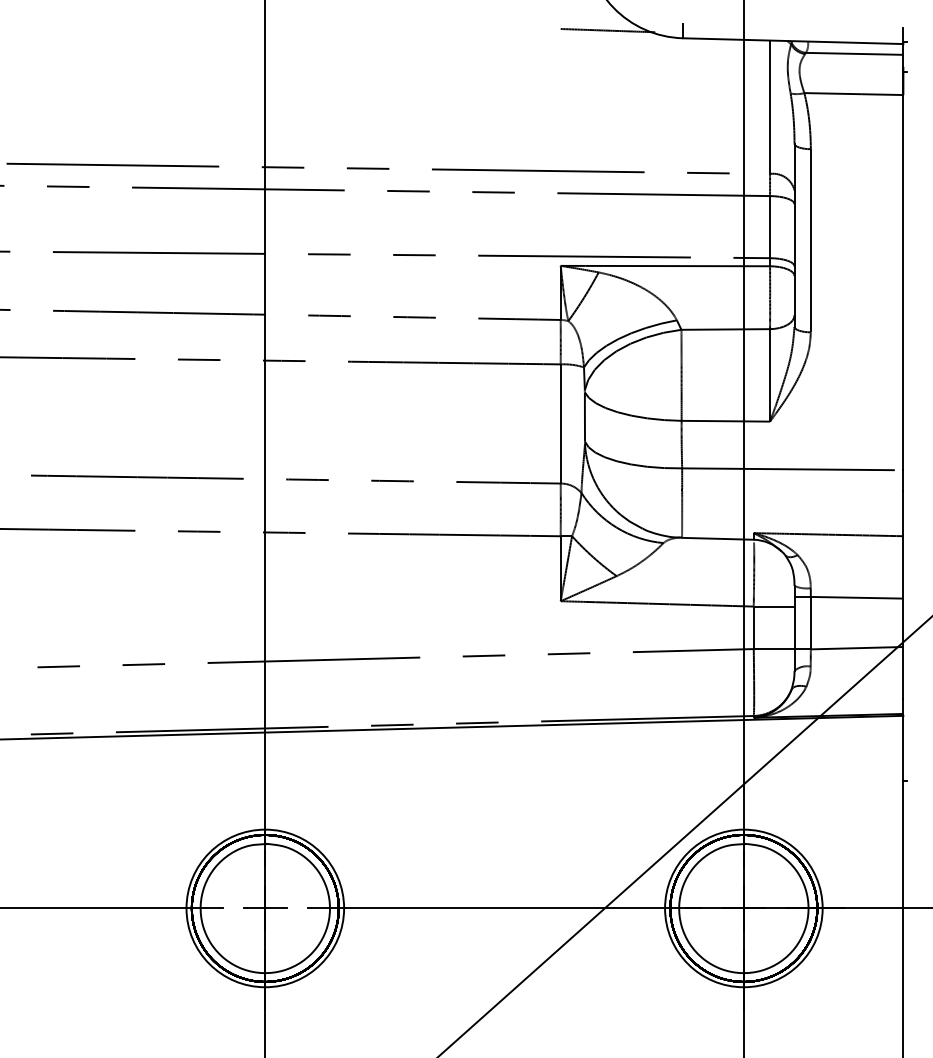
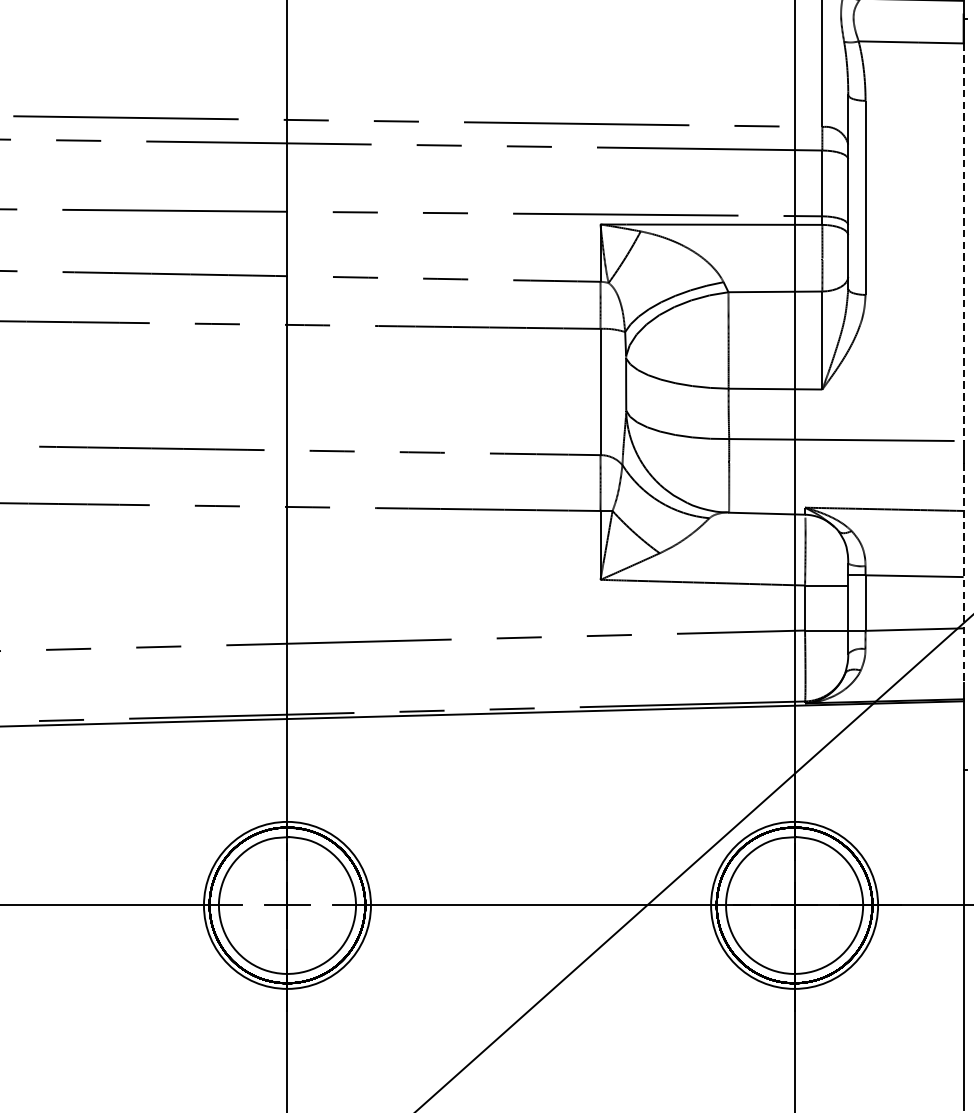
line: (903, 282) -> (963, 242), solid -> dashed
line: (903, 595) -> (963, 573), solid -> dashed

